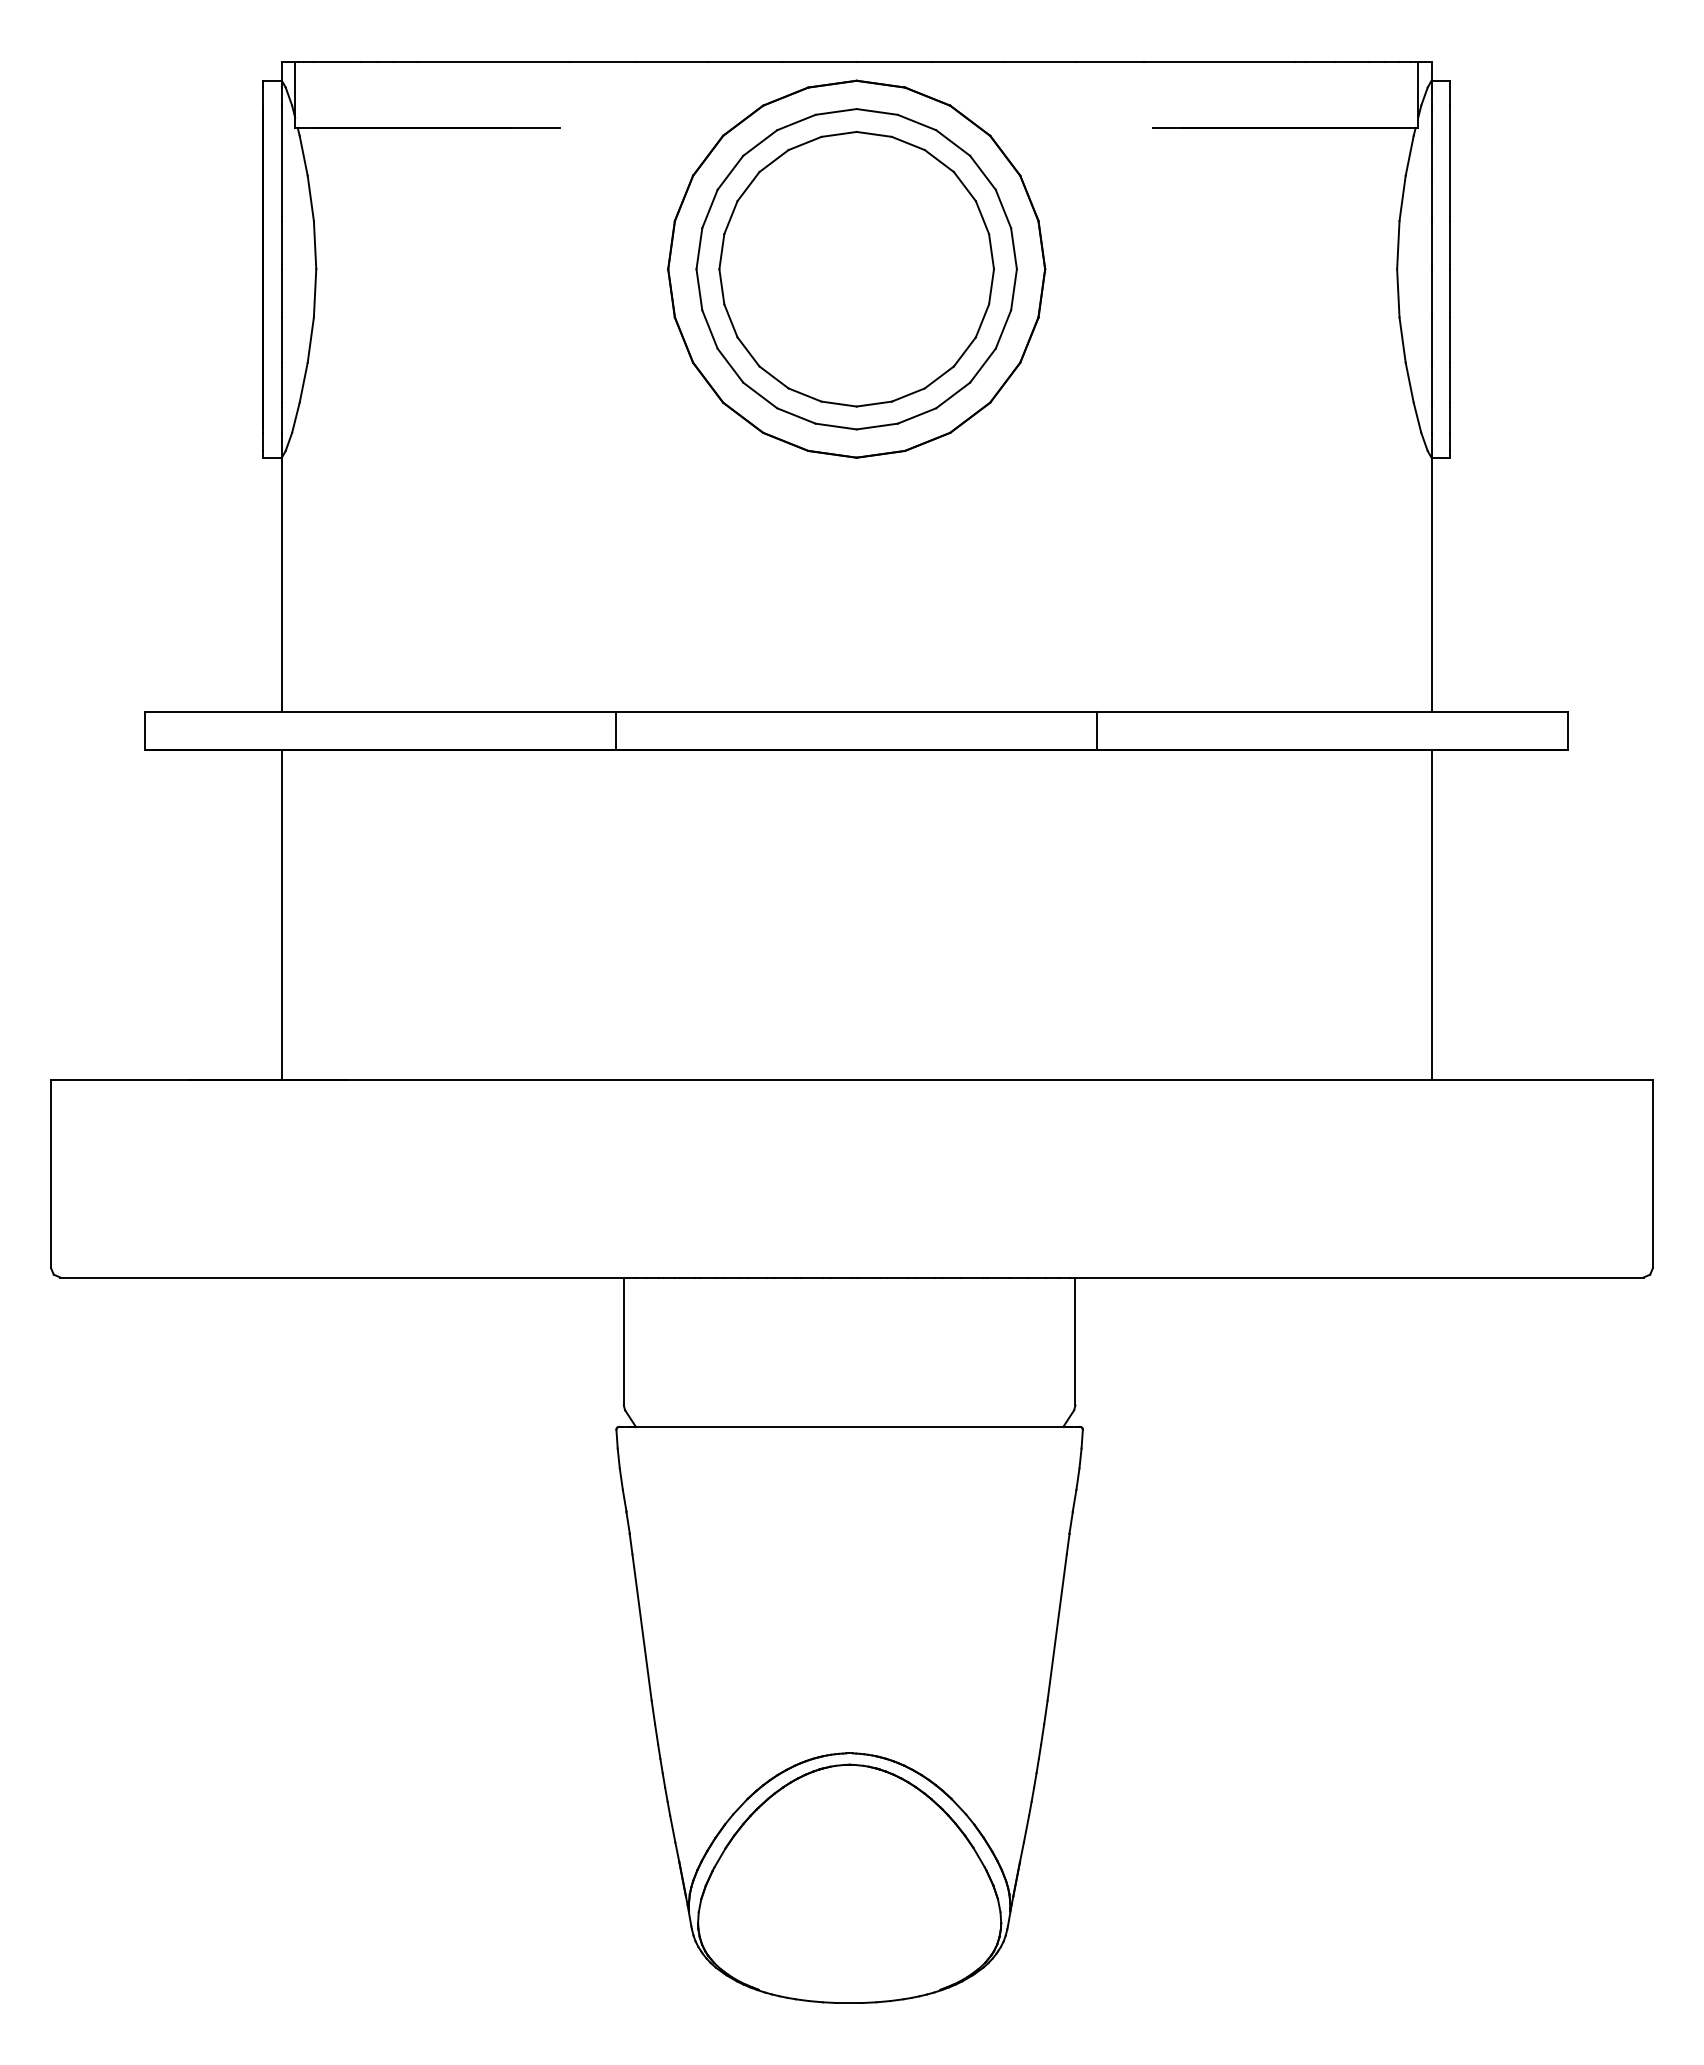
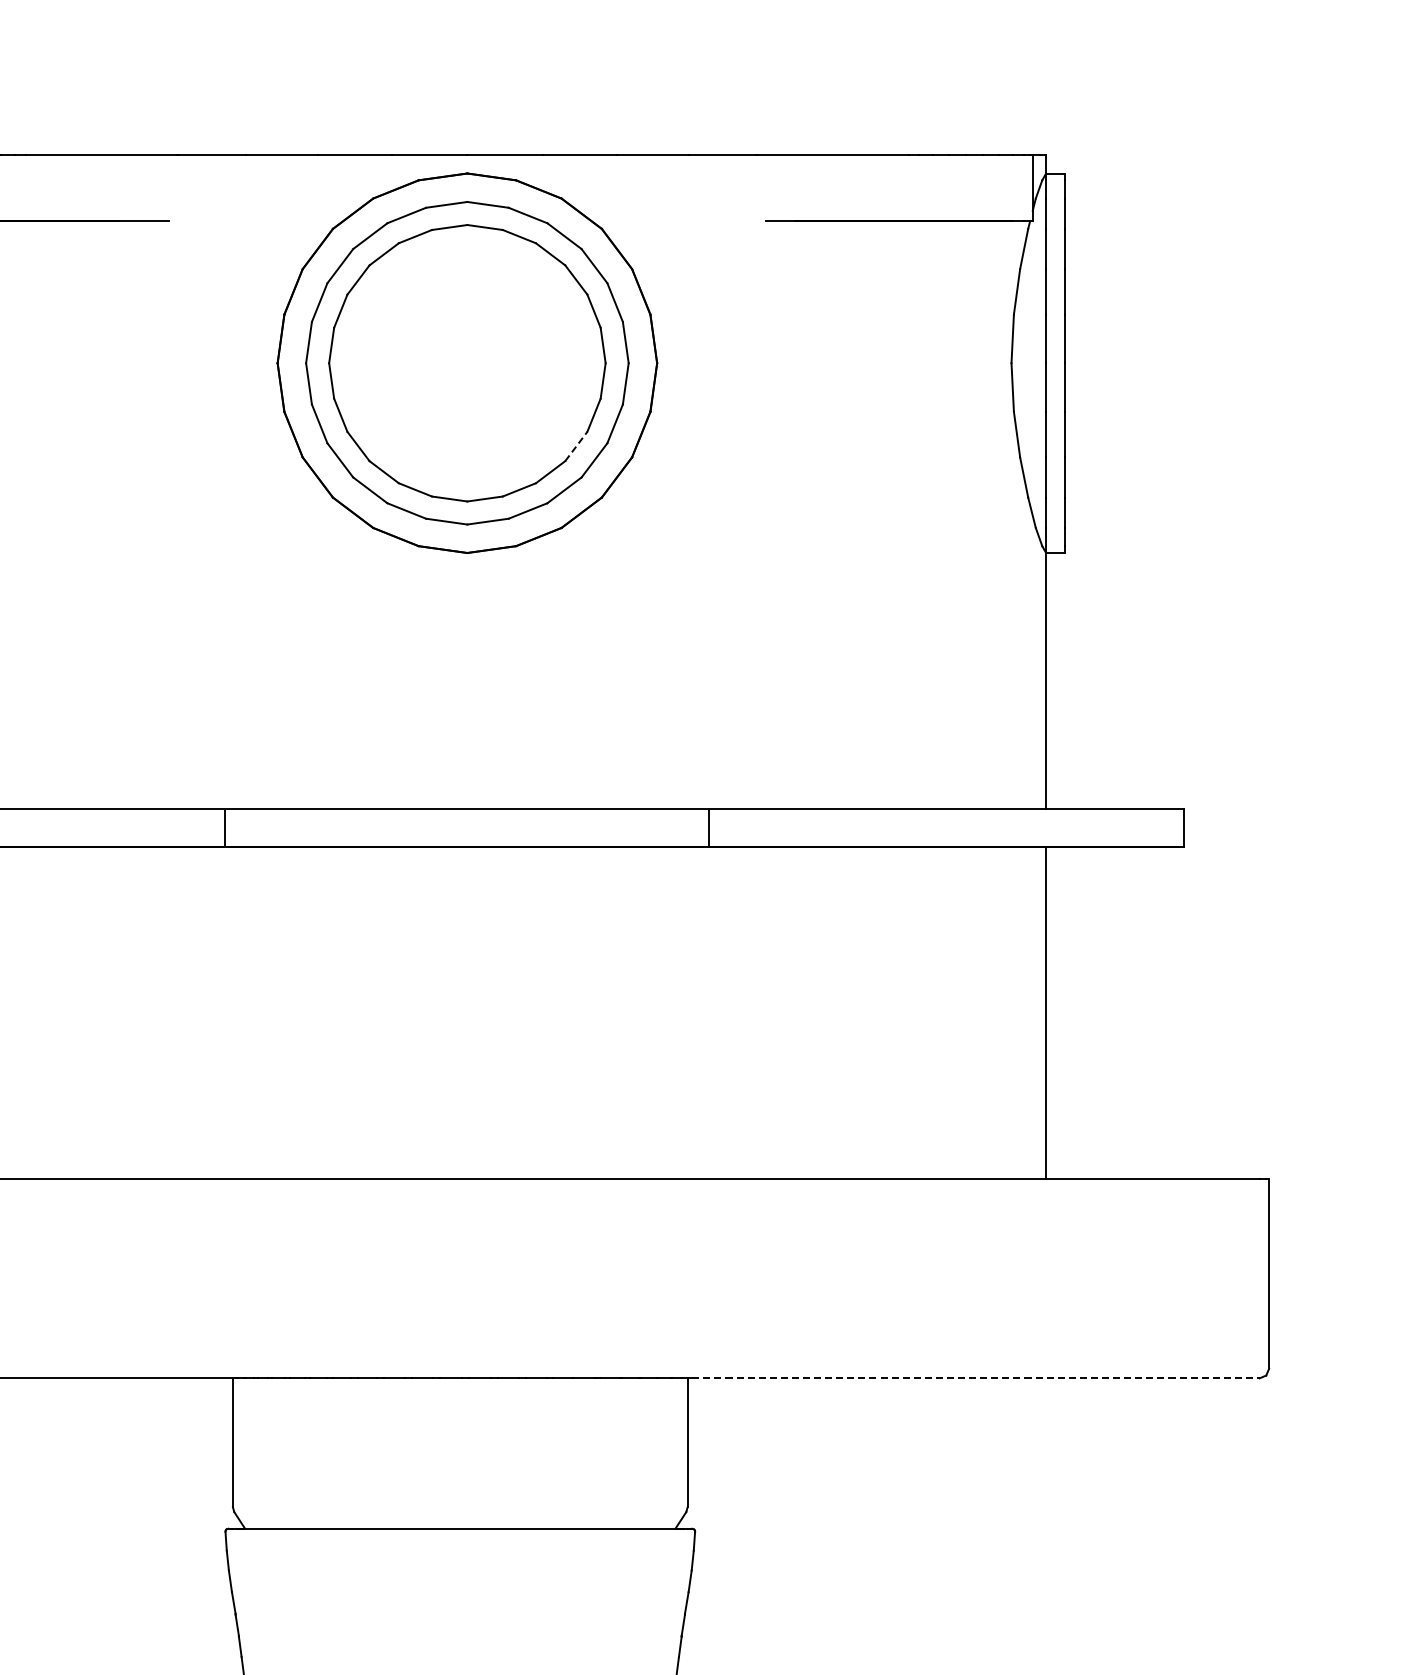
line: (965, 351) -> (576, 446), solid -> dashed
line: (1361, 1277) -> (975, 1378), solid -> dashed

